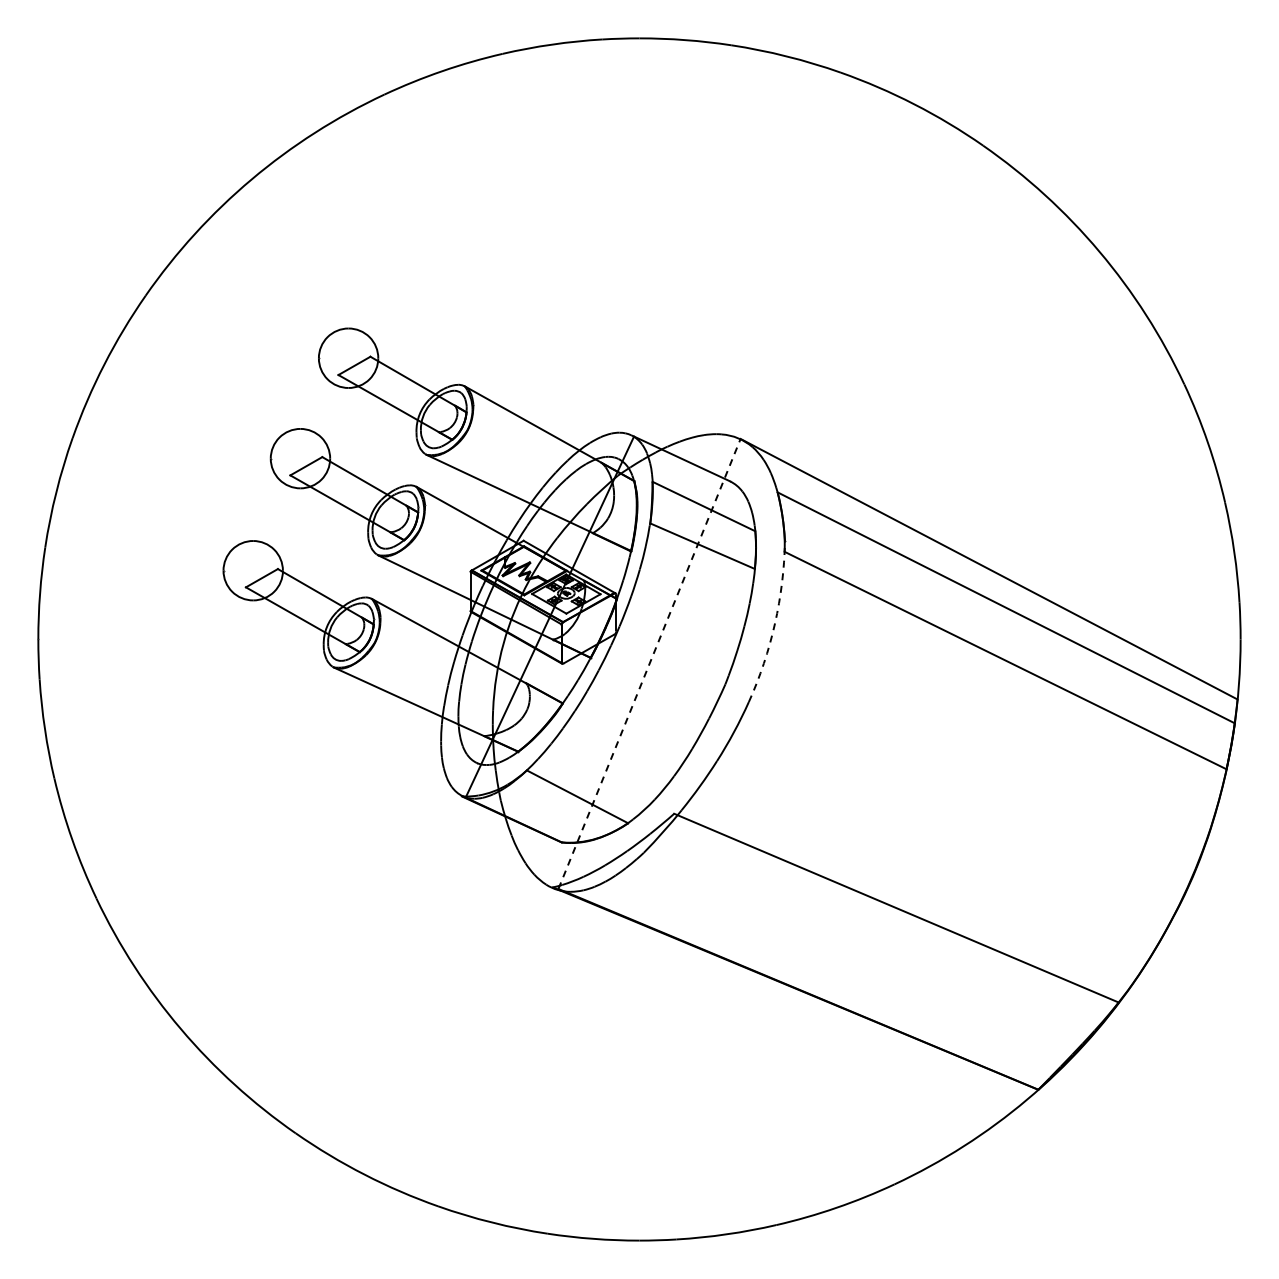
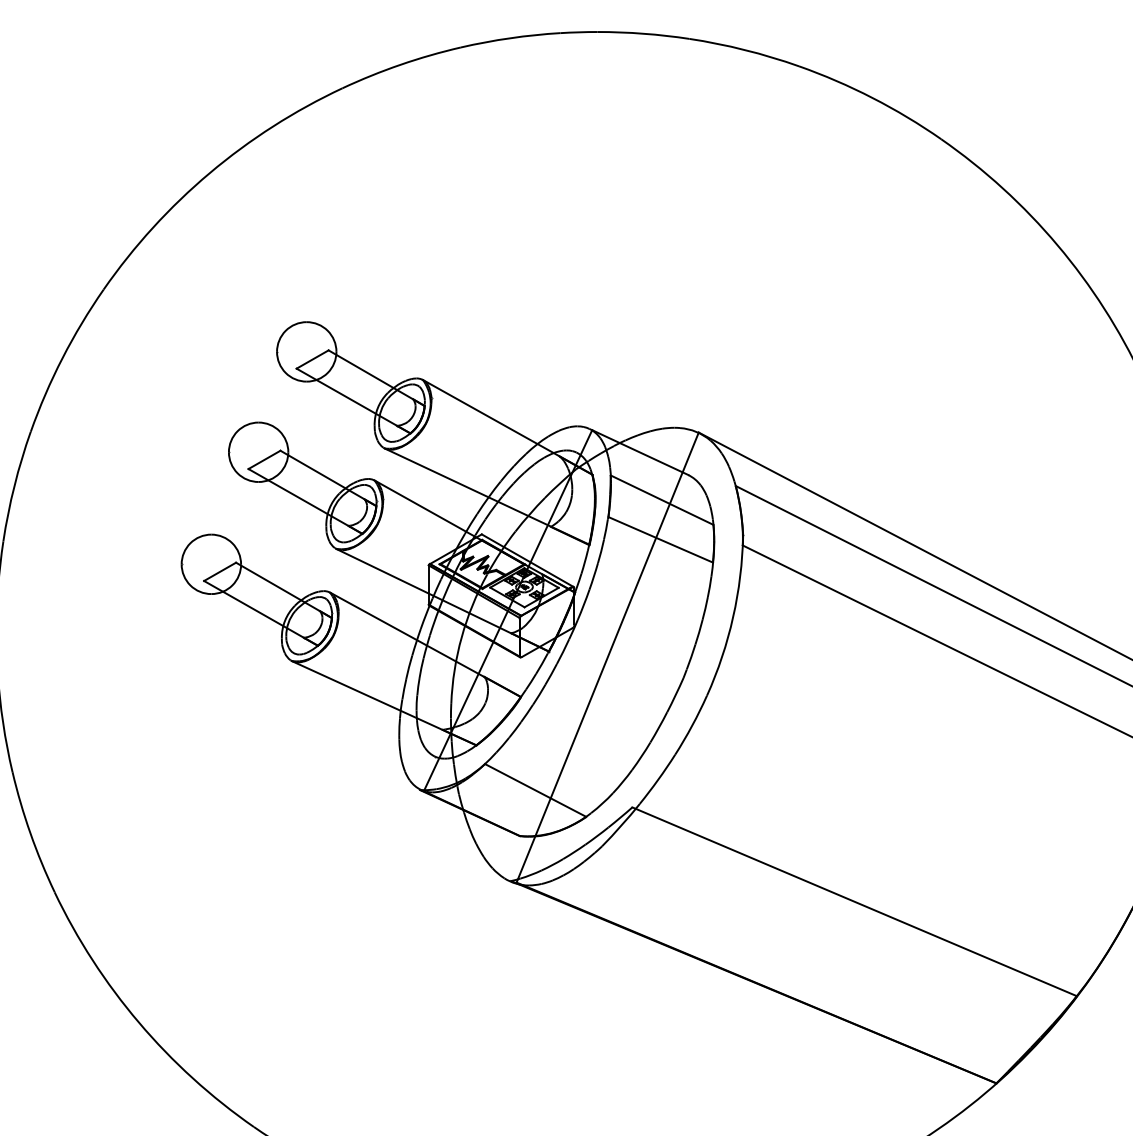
arc: (775, 623) -> (733, 617), dashed -> solid
line: (649, 663) -> (607, 657), dashed -> solid

